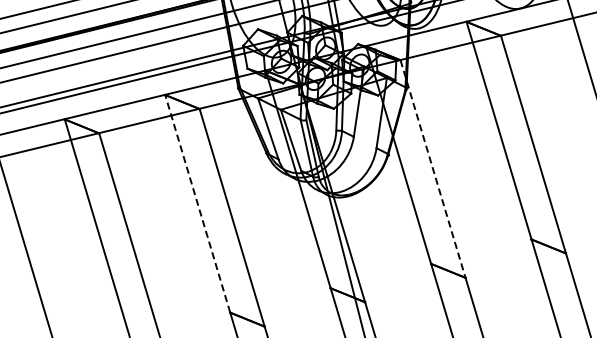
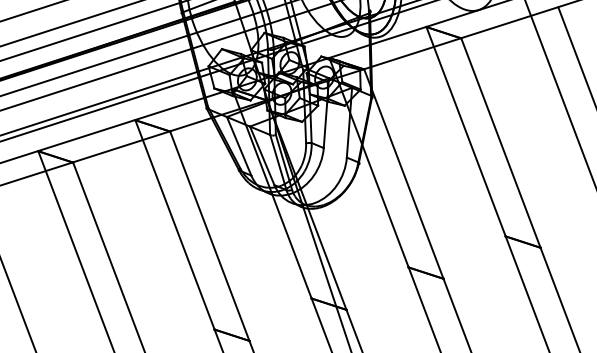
line: (432, 169) -> (403, 174), dashed -> solid
line: (197, 203) -> (174, 224), dashed -> solid

